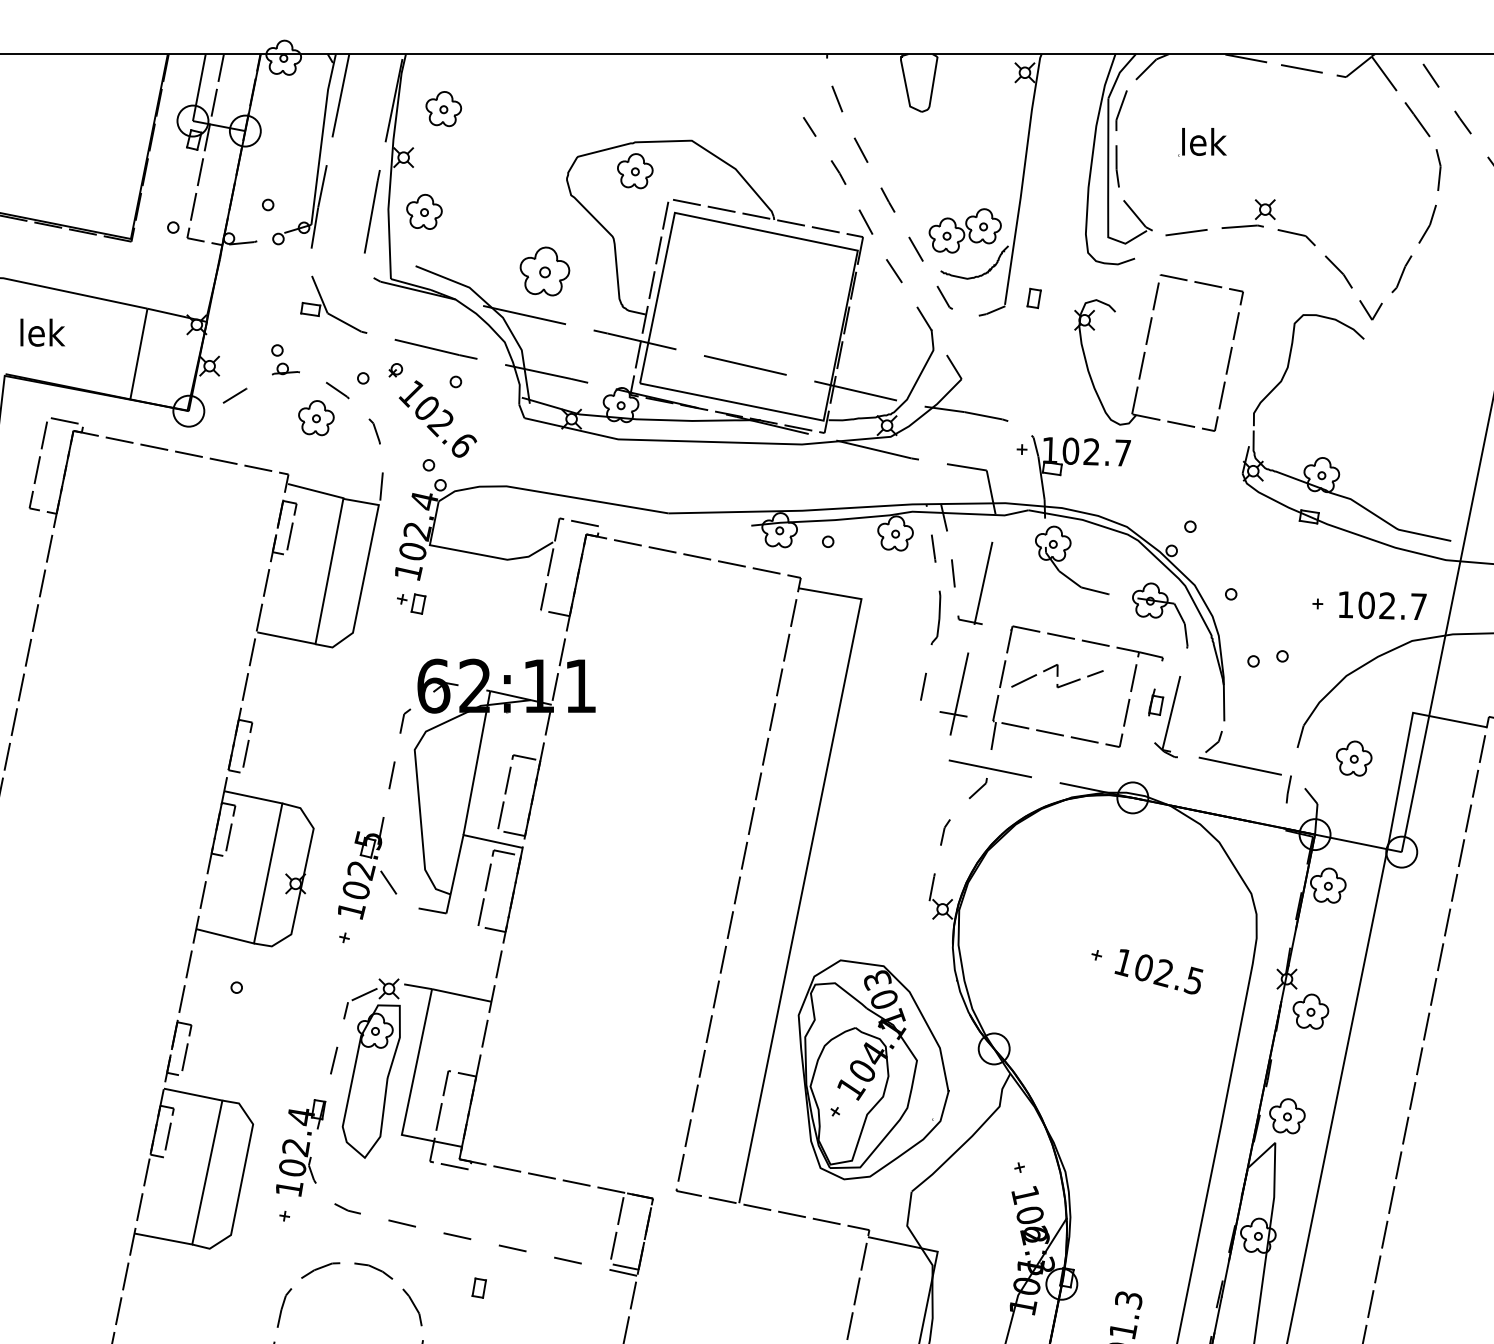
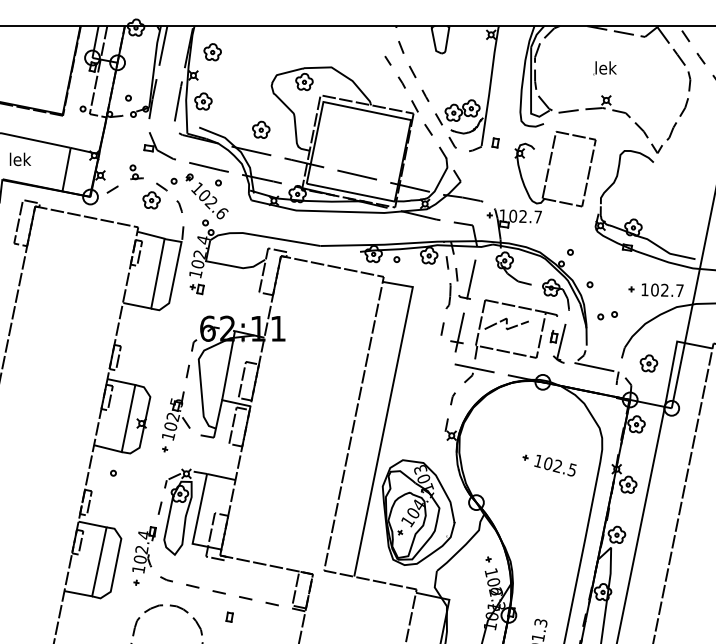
part: (1200, 142) -> (604, 68), moved
part: (545, 270) -> (261, 129), size x0.71

